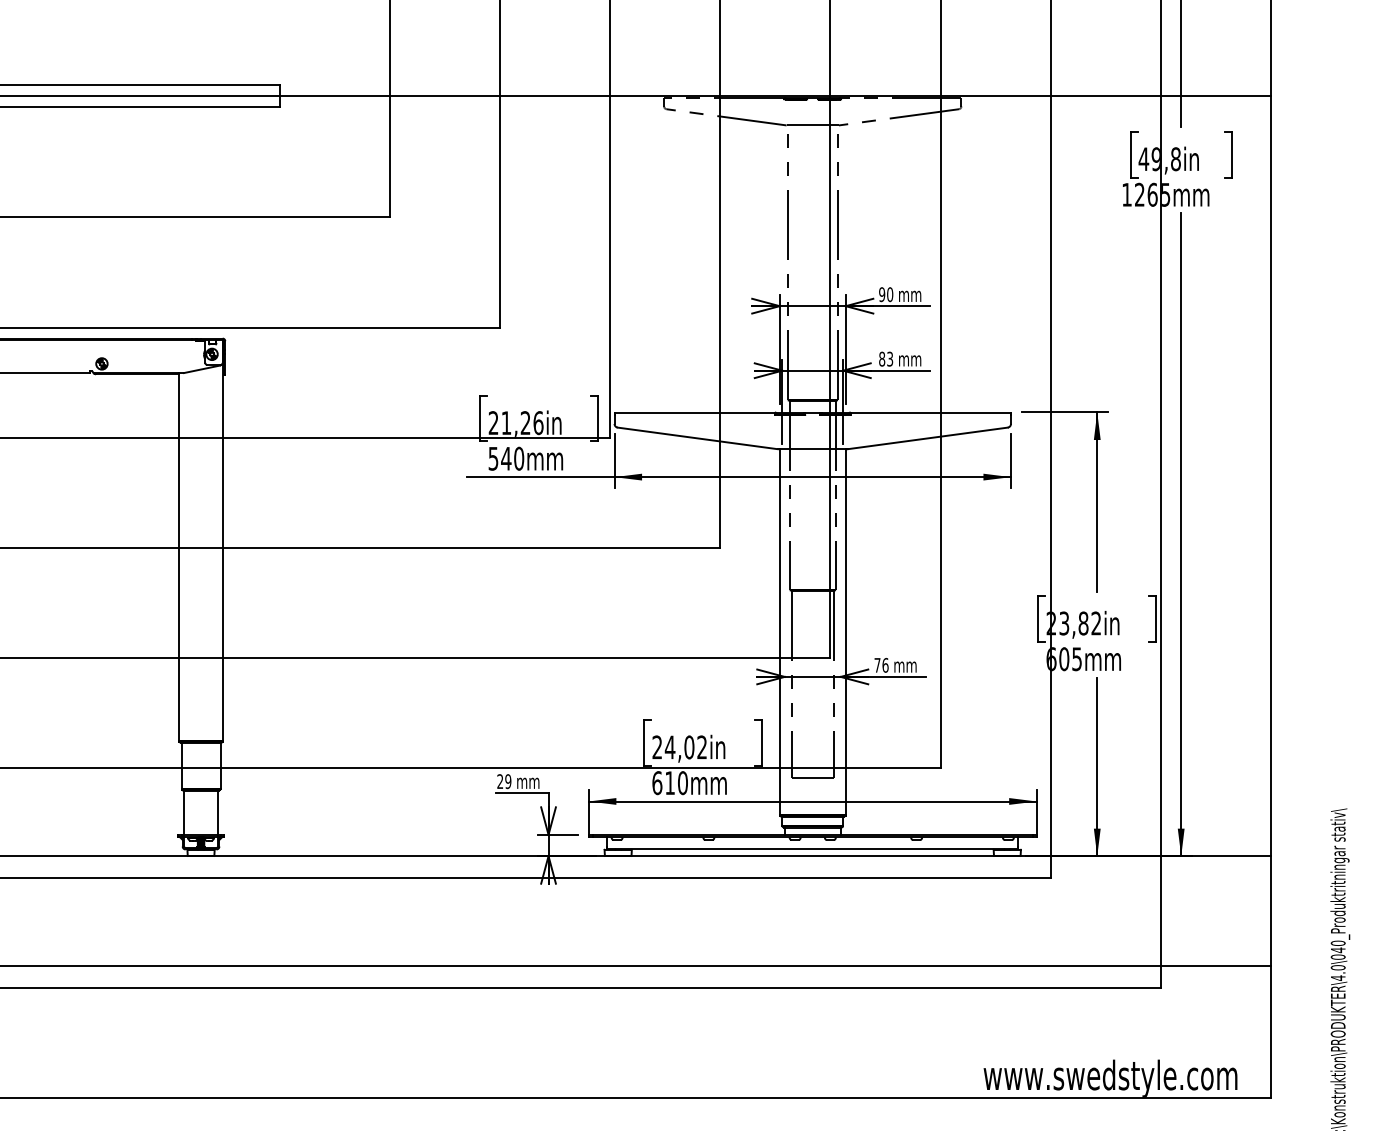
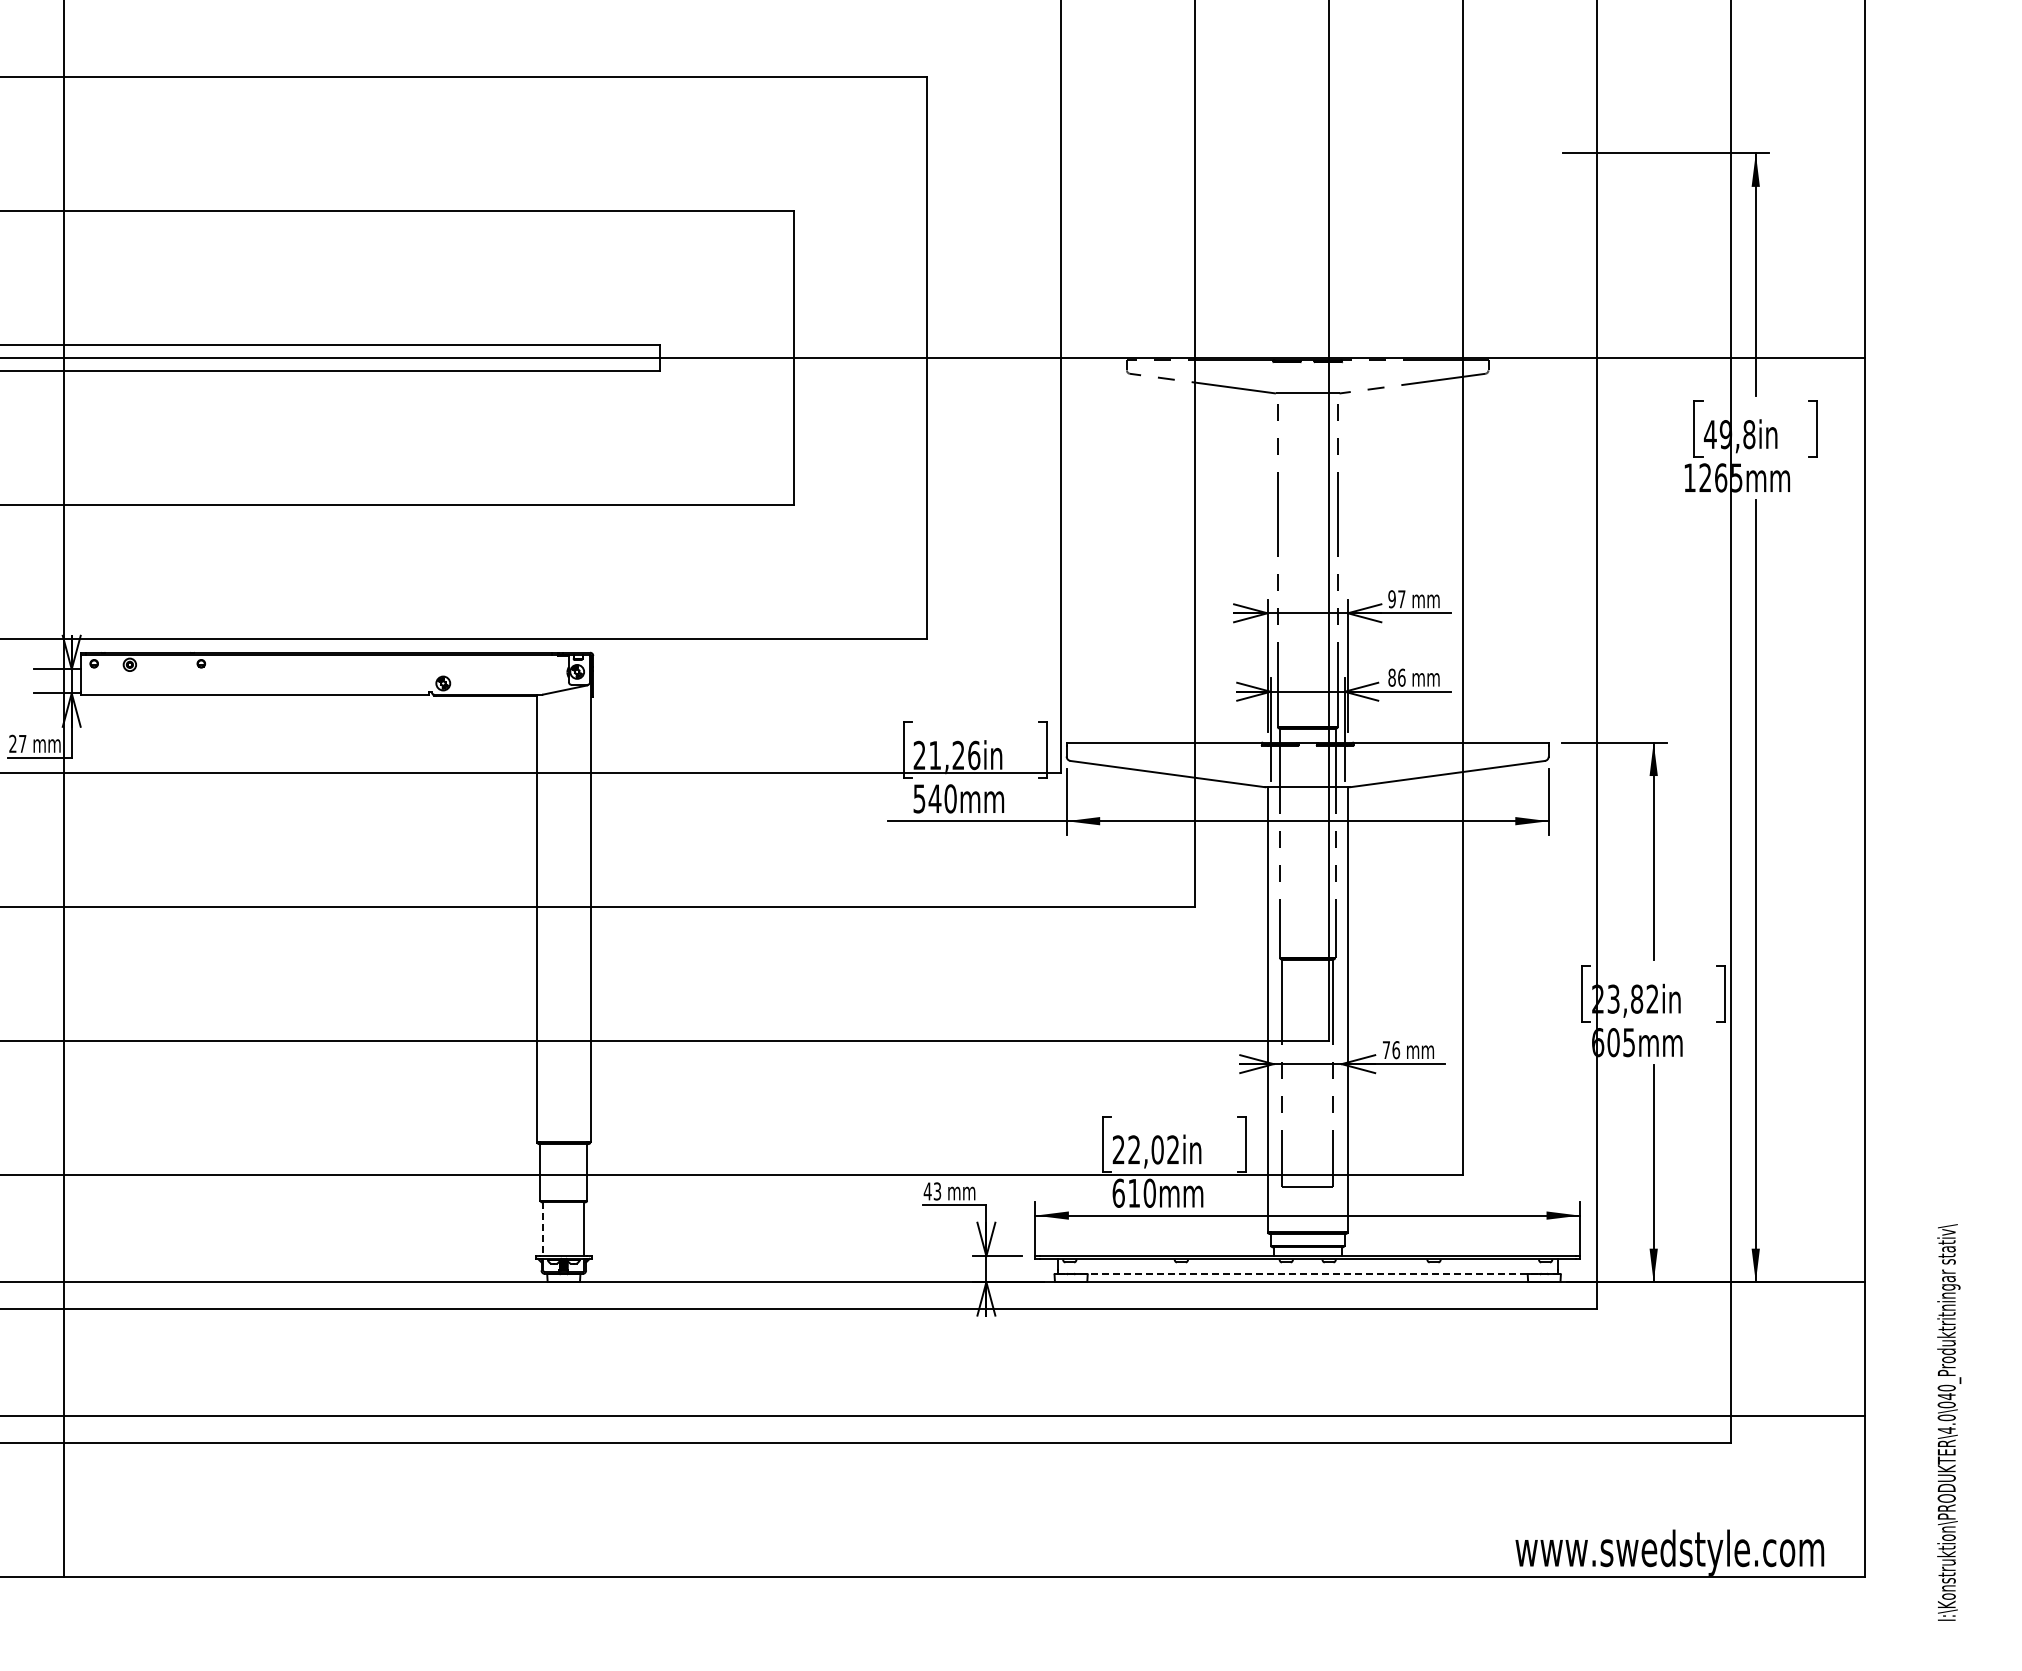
text: (889, 294) -> (1401, 599), 90 -> 97
text: (889, 358) -> (1401, 677), 83 -> 86
text: (669, 747) -> (1133, 1149), 24,02in -> 22,02in
text: (504, 781) -> (932, 1191), 29 -> 43
line: (184, 812) -> (543, 1229), solid -> dashed
line: (812, 849) -> (1307, 1274), solid -> dashed

